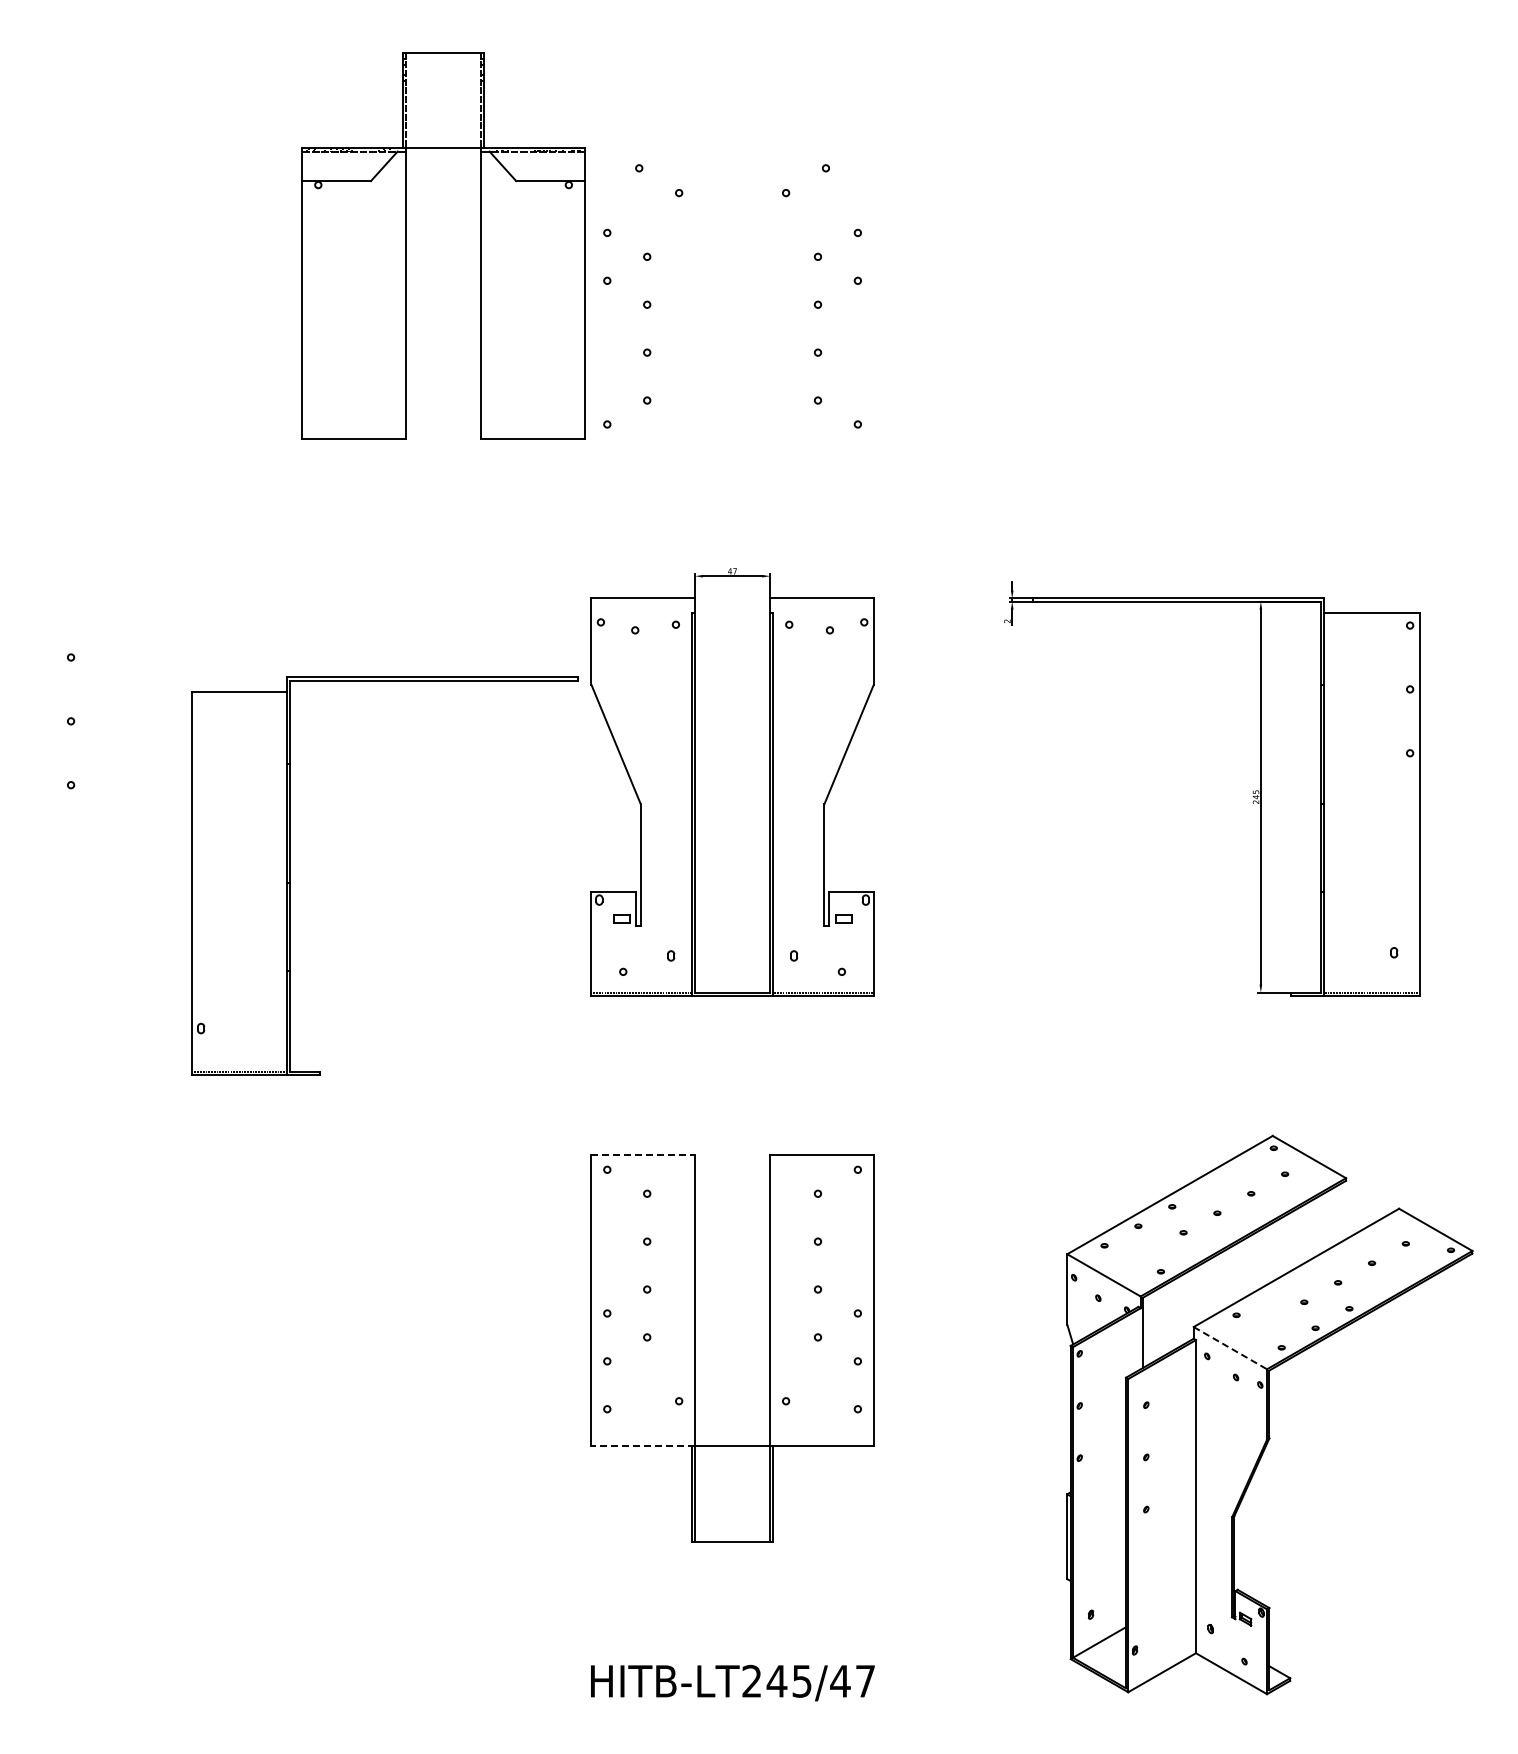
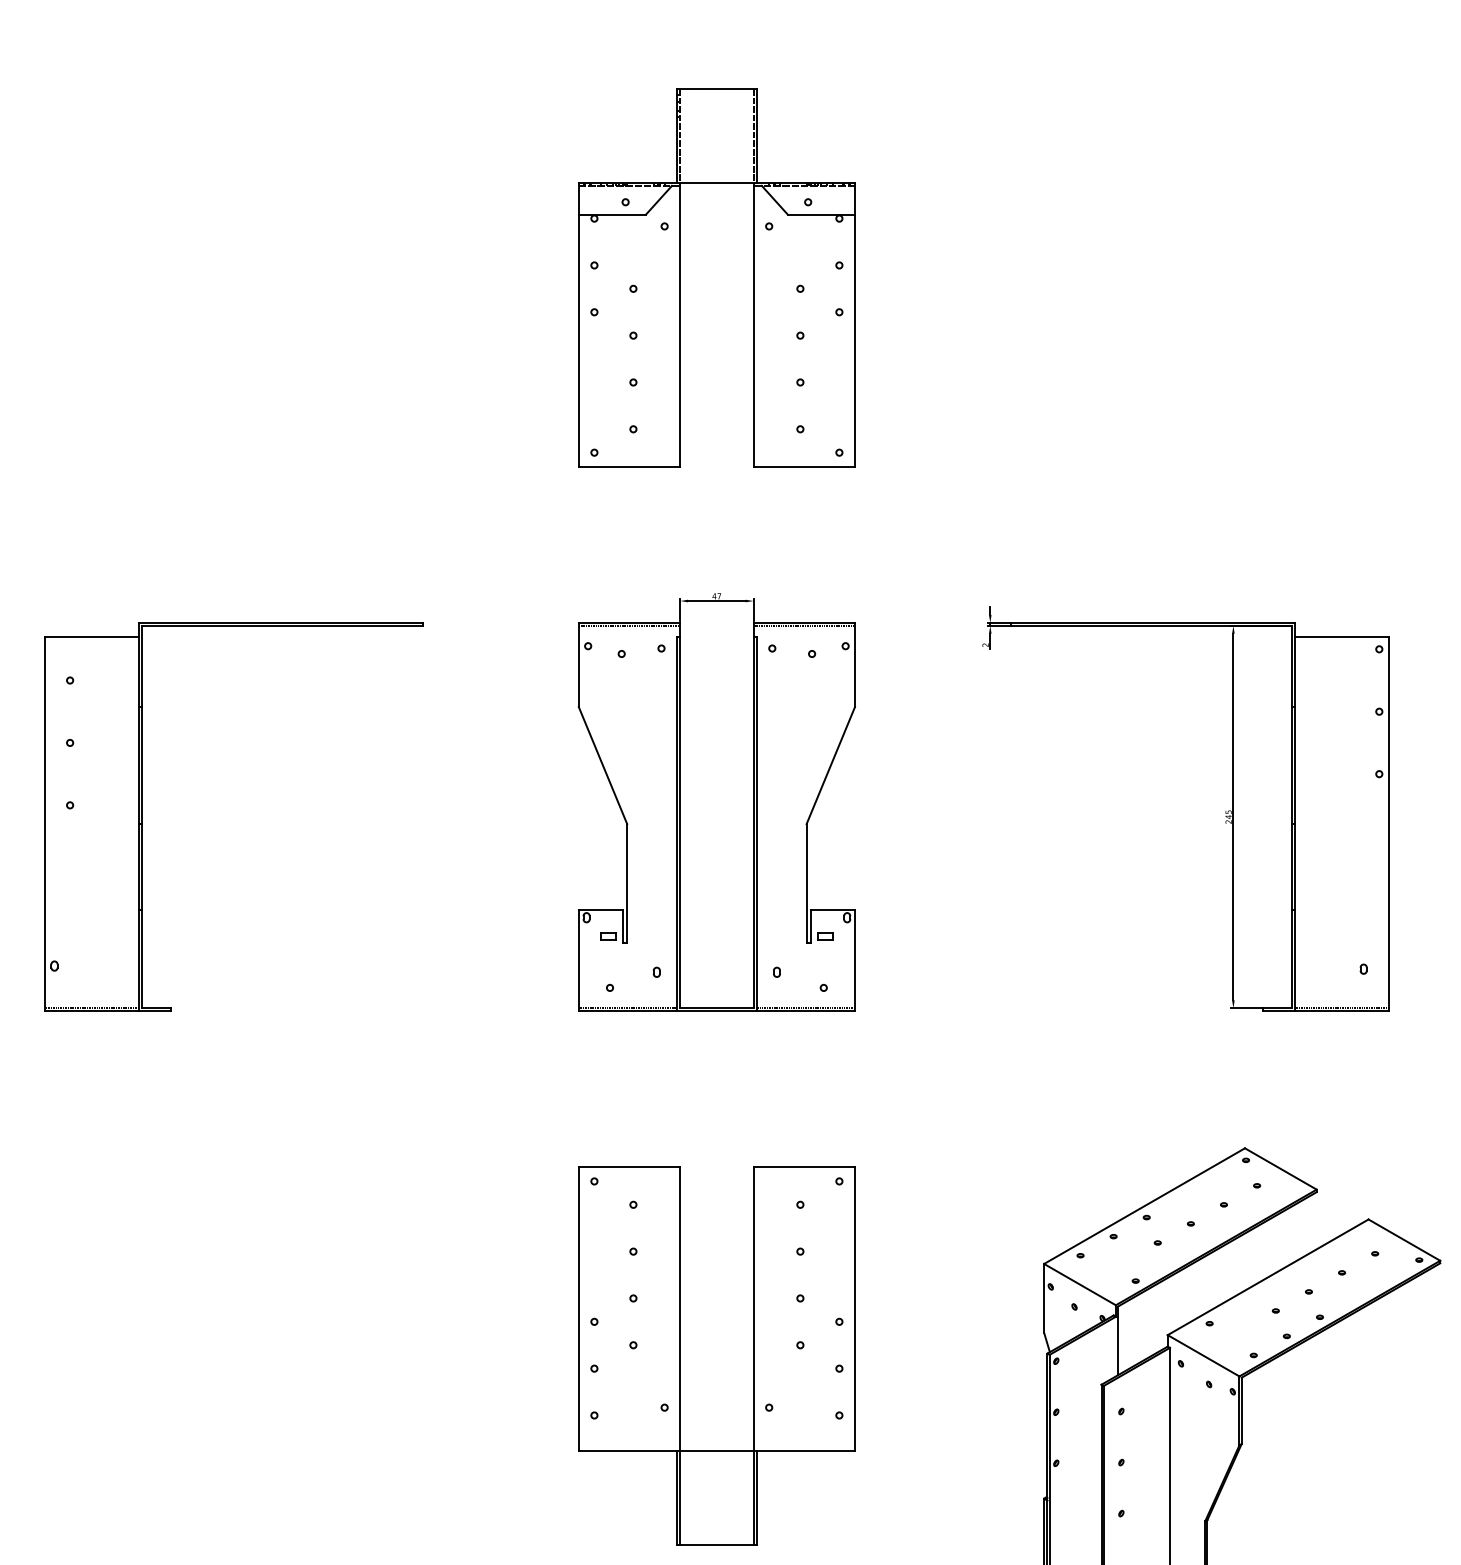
part: (406, 245) -> (680, 277), moved
line: (643, 601) -> (629, 625), added
line: (821, 601) -> (803, 625), added
part: (290, 875) -> (141, 816), moved
line: (643, 1155) -> (629, 1167), dashed -> solid
line: (1230, 1348) -> (1203, 1356), dashed -> solid
line: (643, 1445) -> (629, 1450), dashed -> solid

